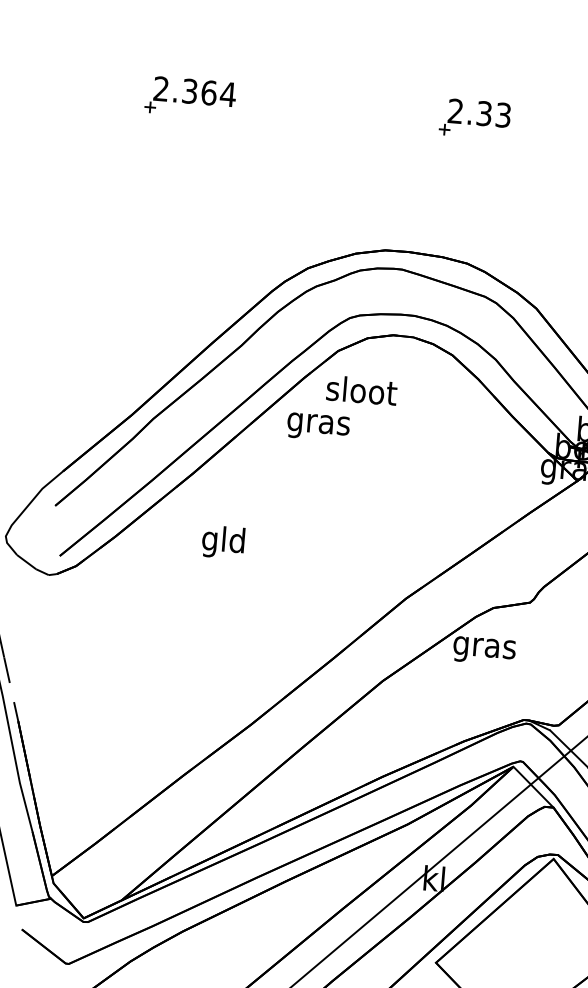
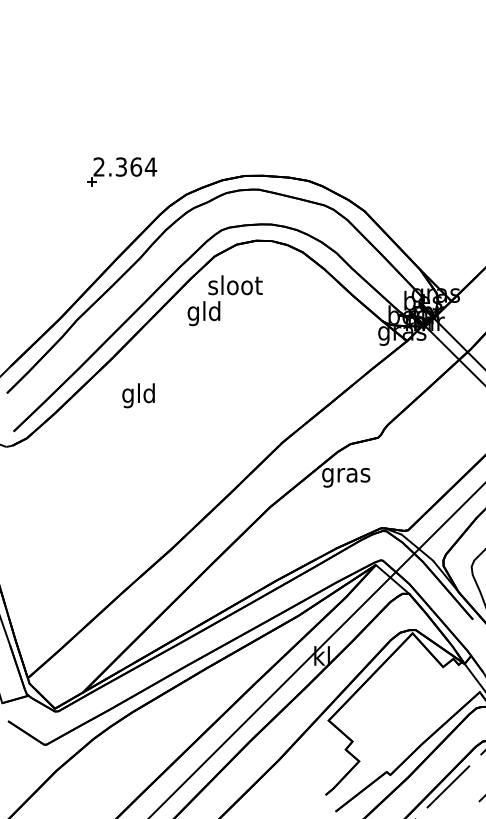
part: (190, 97) -> (122, 171), moved
part: (475, 118) -> (305, 68), removed
text: (318, 423) -> (204, 313), gras -> gld
text: (223, 542) -> (138, 395), moved

